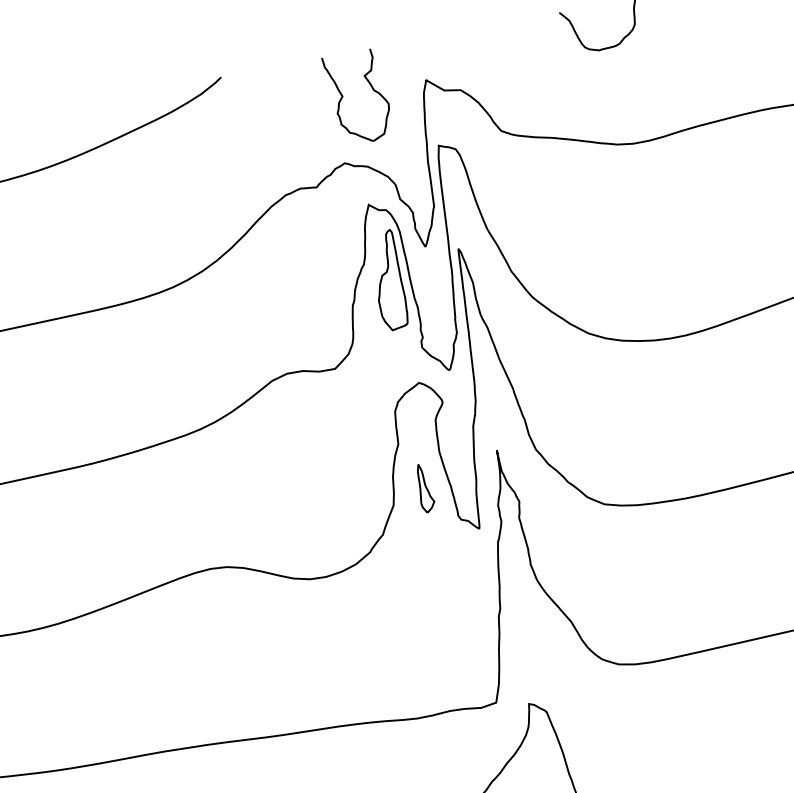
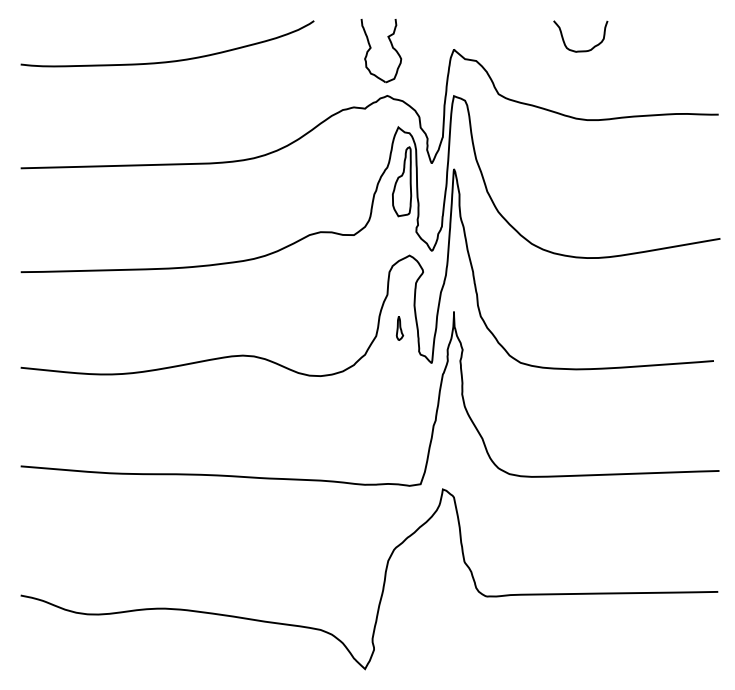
part: (343, 97) -> (371, 48), moved
part: (424, 488) -> (399, 328), size x0.7

